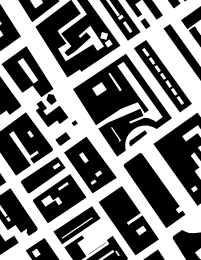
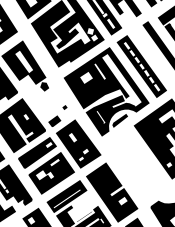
fill: (145, 23) -> (126, 20), removed
fill: (51, 113) -> (44, 99), removed
part: (154, 190) -> (134, 166), removed

